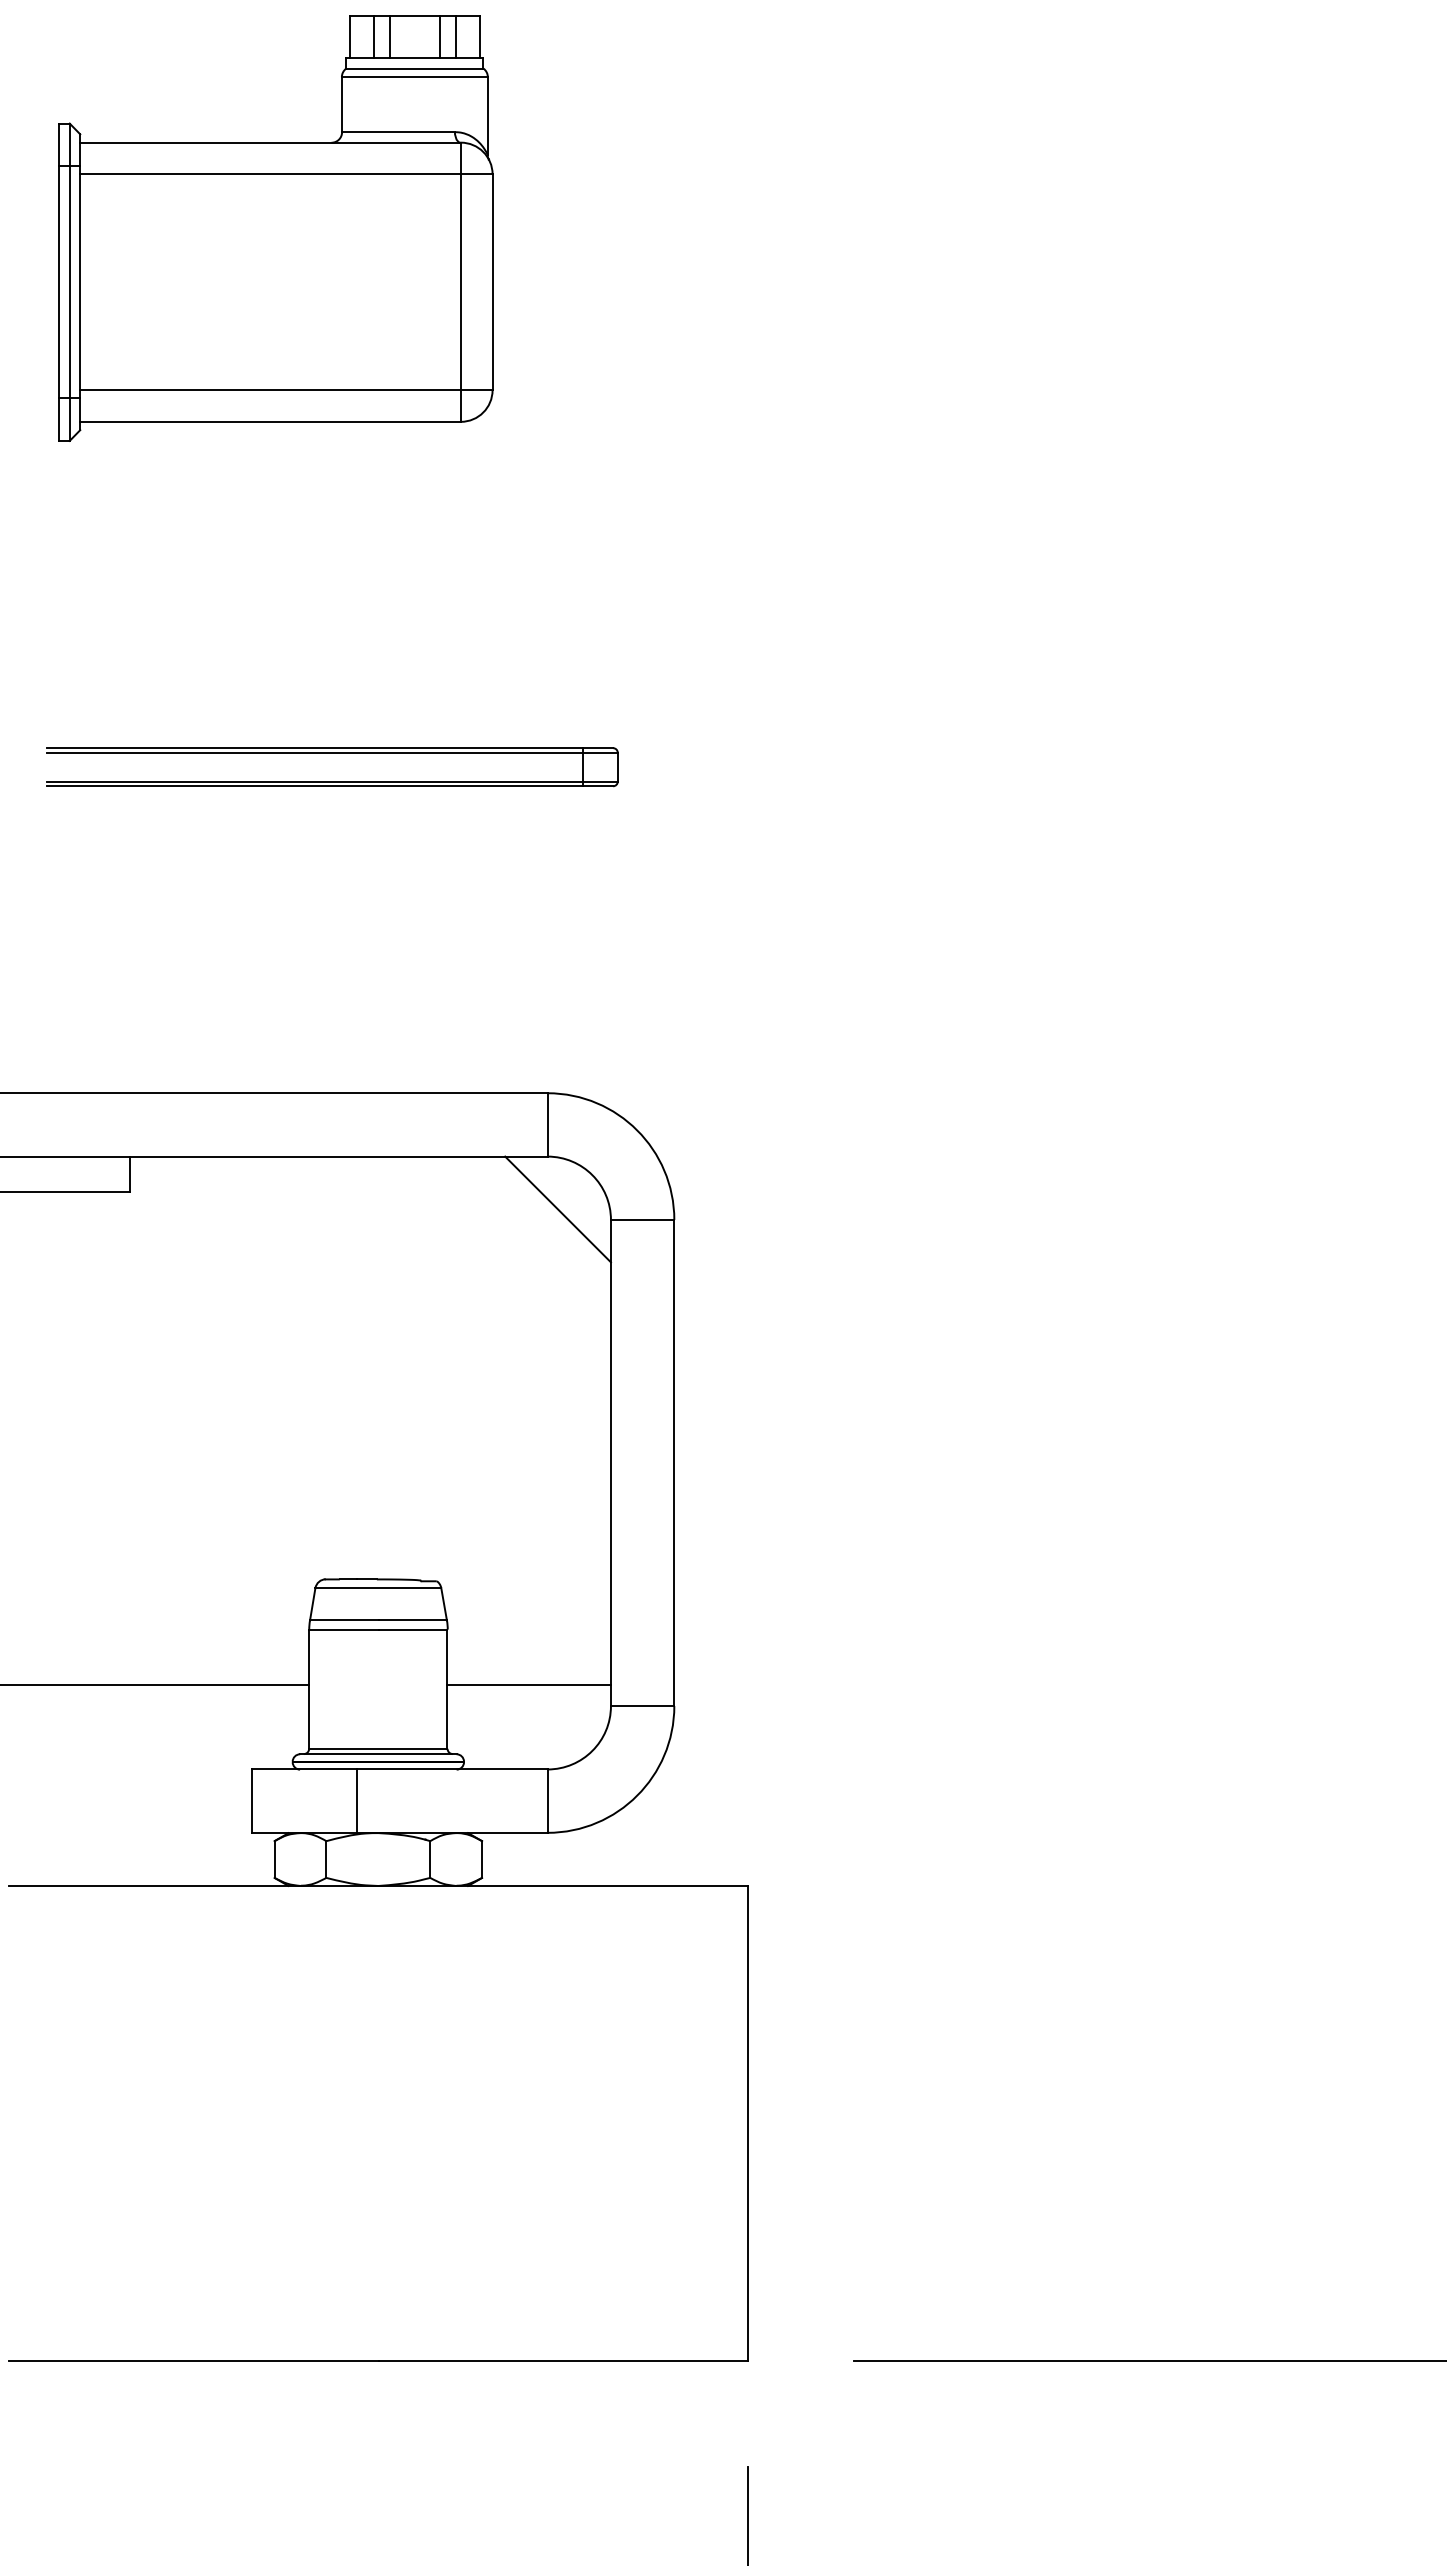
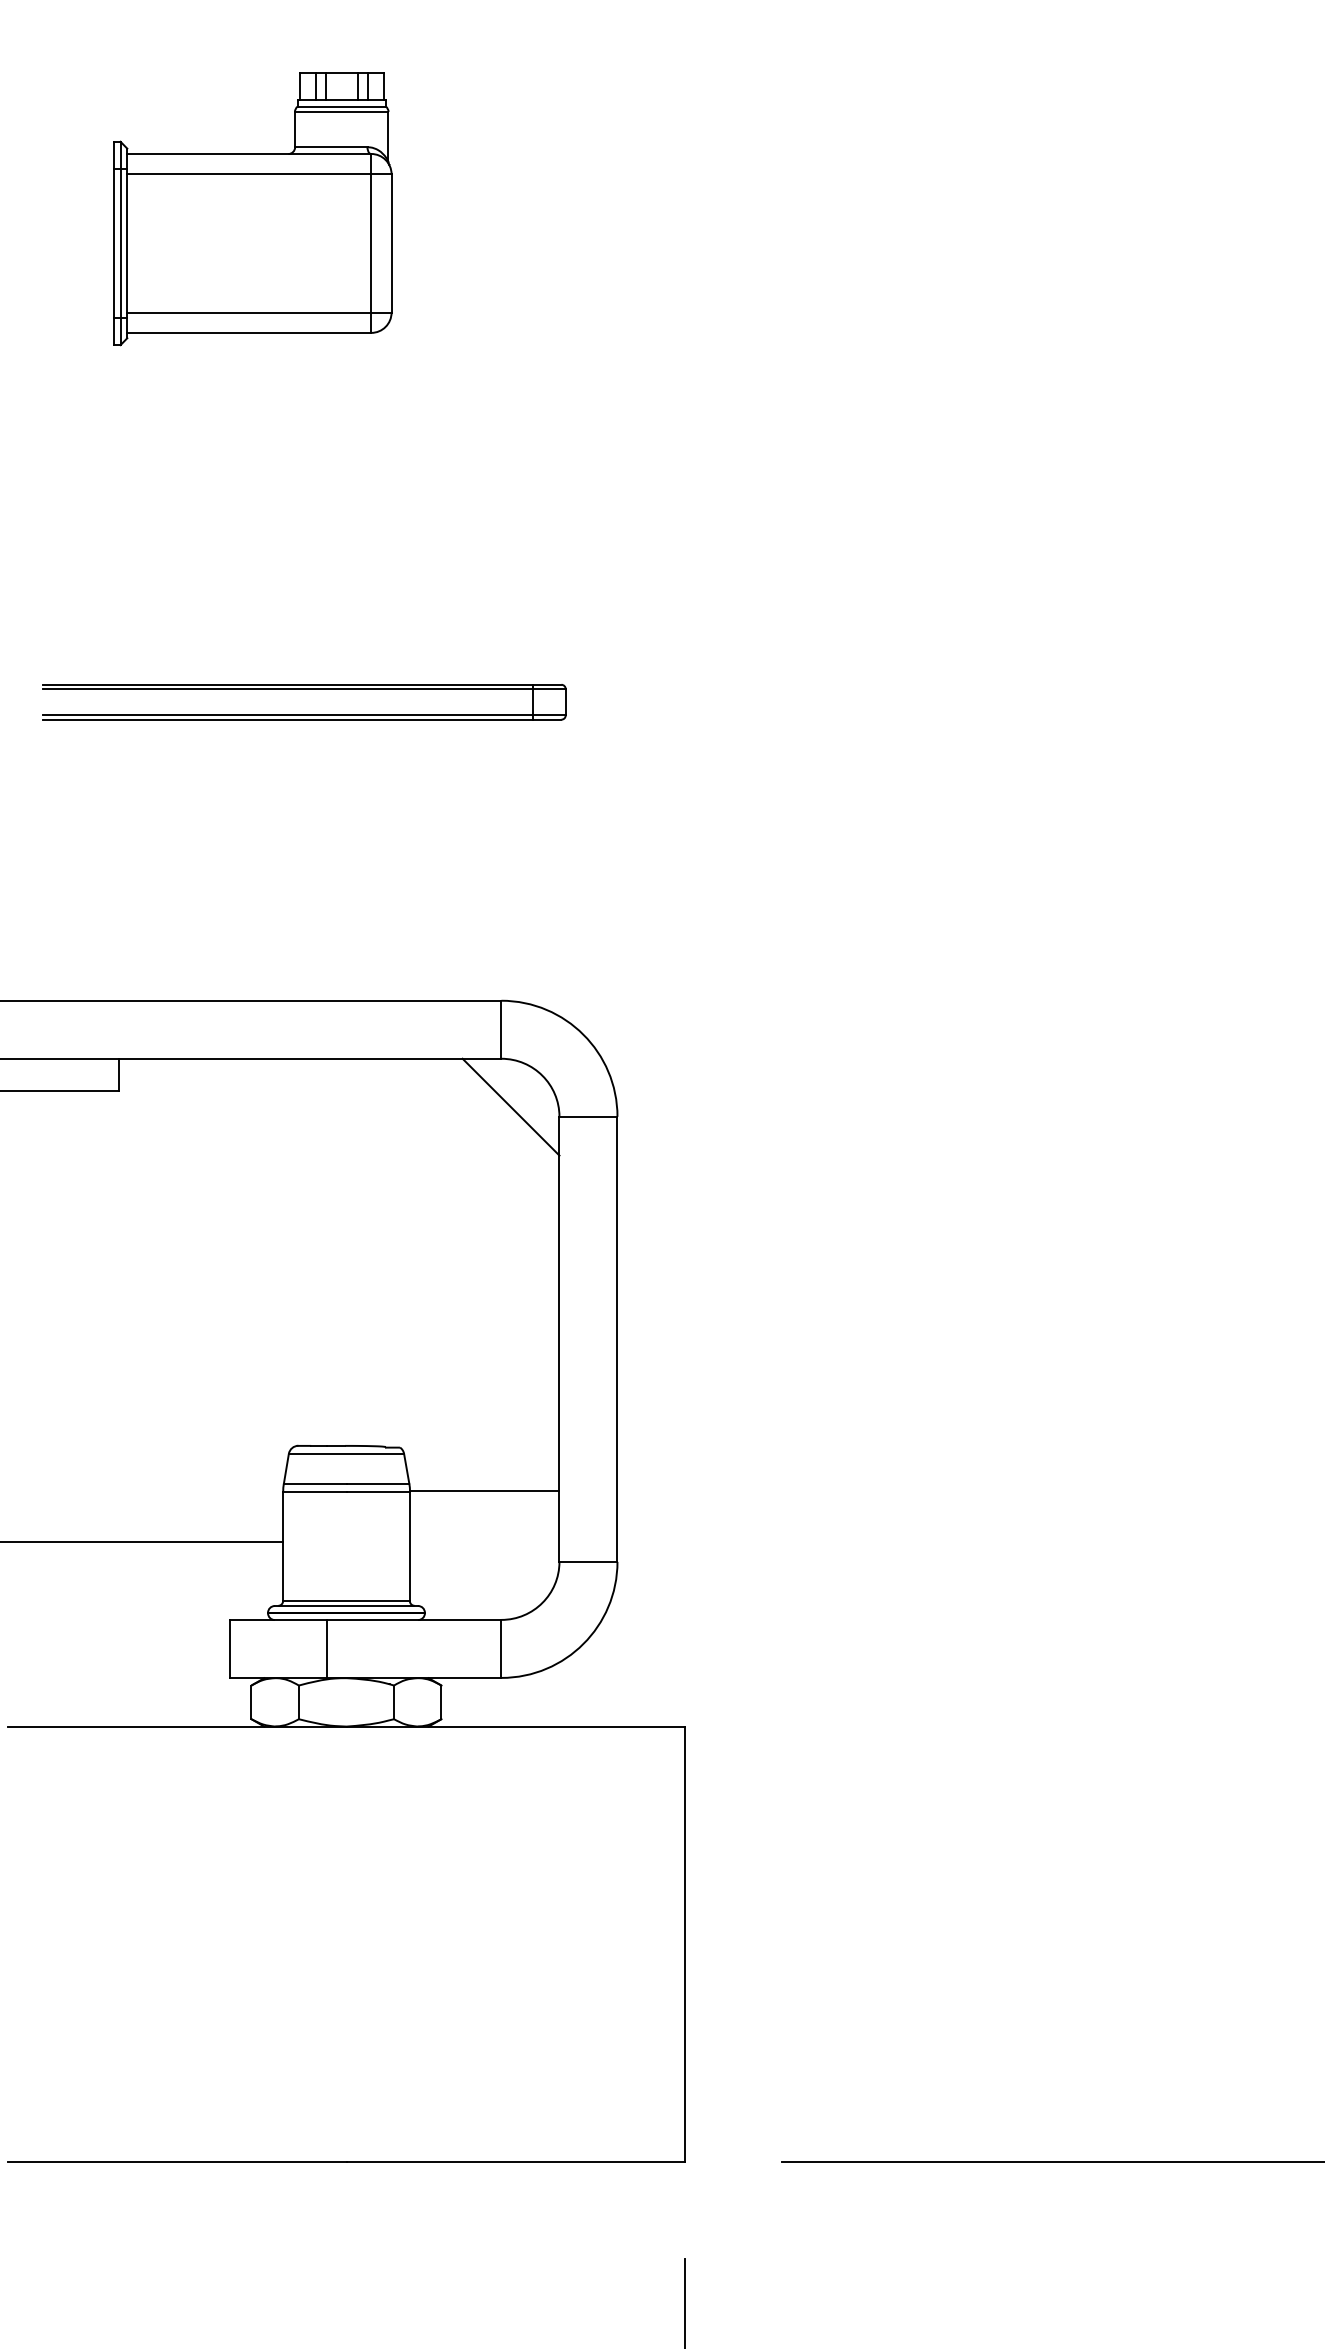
part: (275, 228) -> (252, 208), size x0.7
line: (528, 1684) -> (483, 1490), moved

